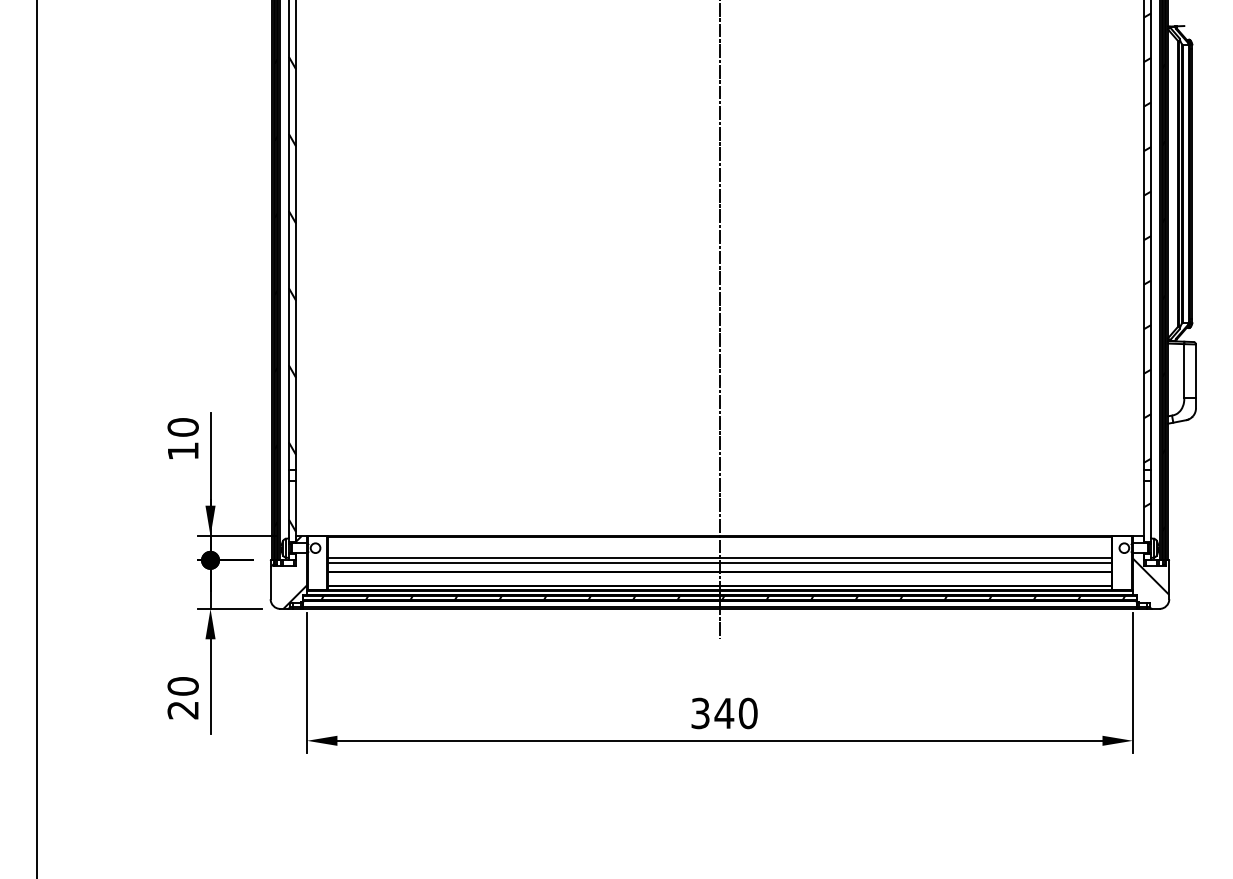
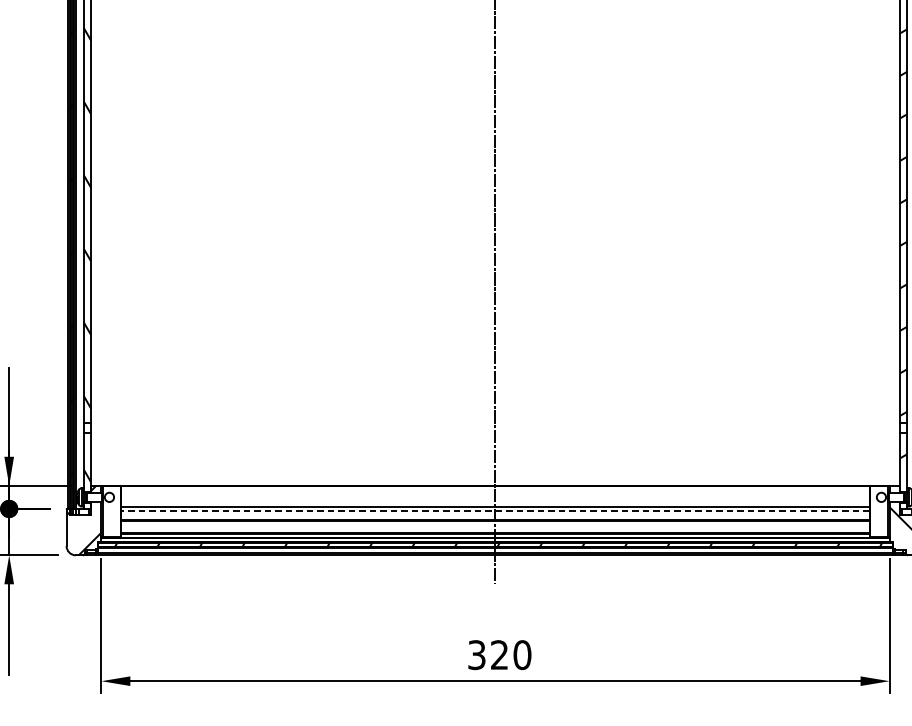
line: (719, 562) -> (495, 511), solid -> dashed
text: (724, 712) -> (499, 654), 340 -> 320

